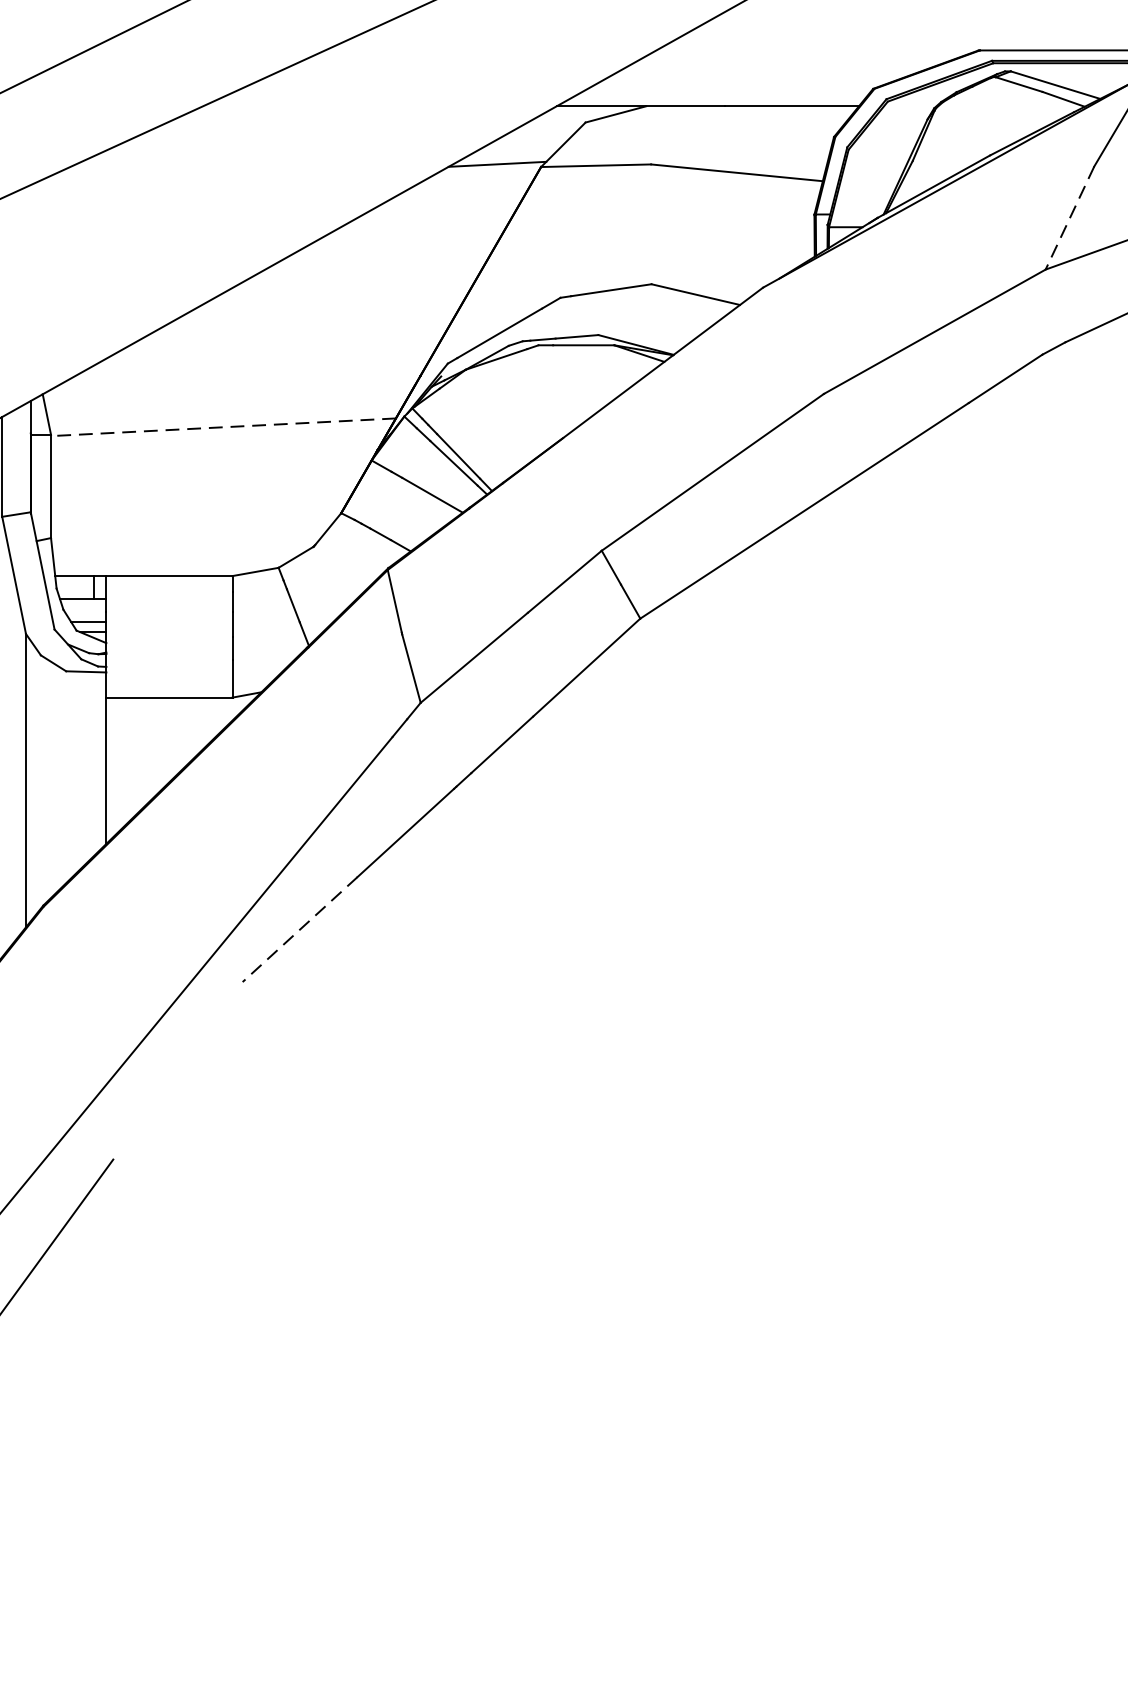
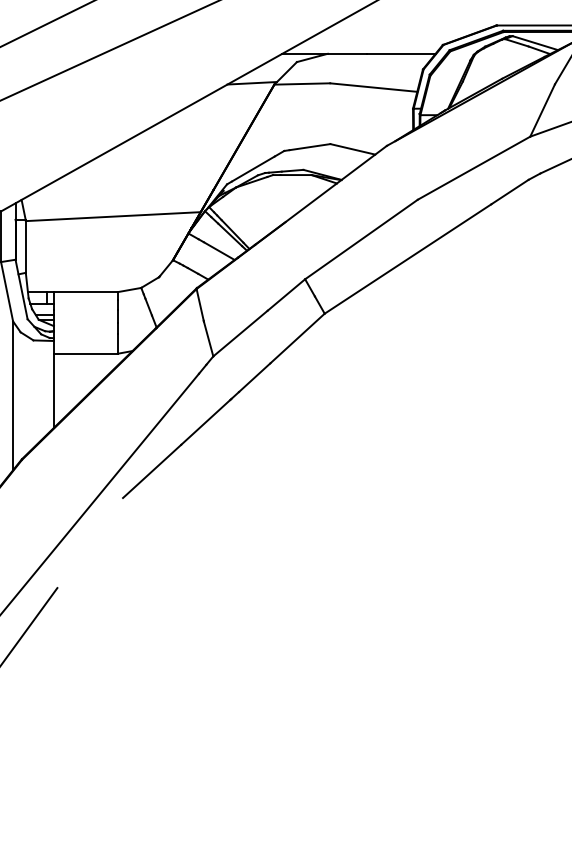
line: (1069, 218) -> (542, 110), dashed -> solid
line: (223, 426) -> (113, 216), dashed -> solid
line: (298, 929) -> (151, 471), dashed -> solid

